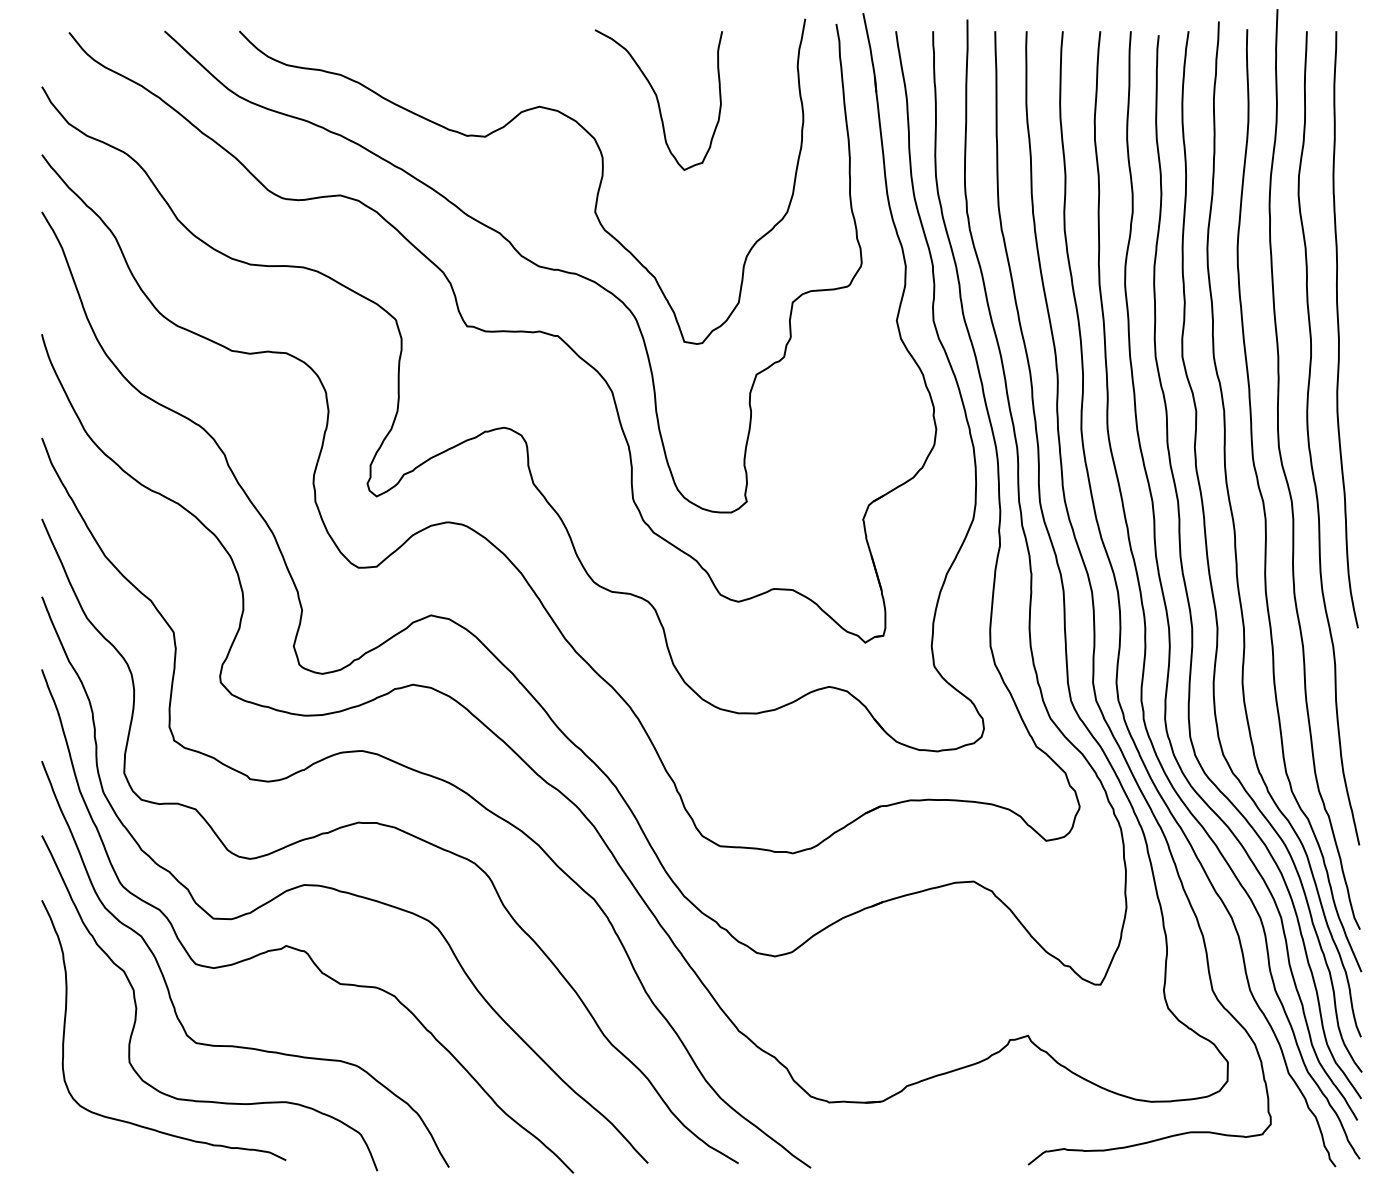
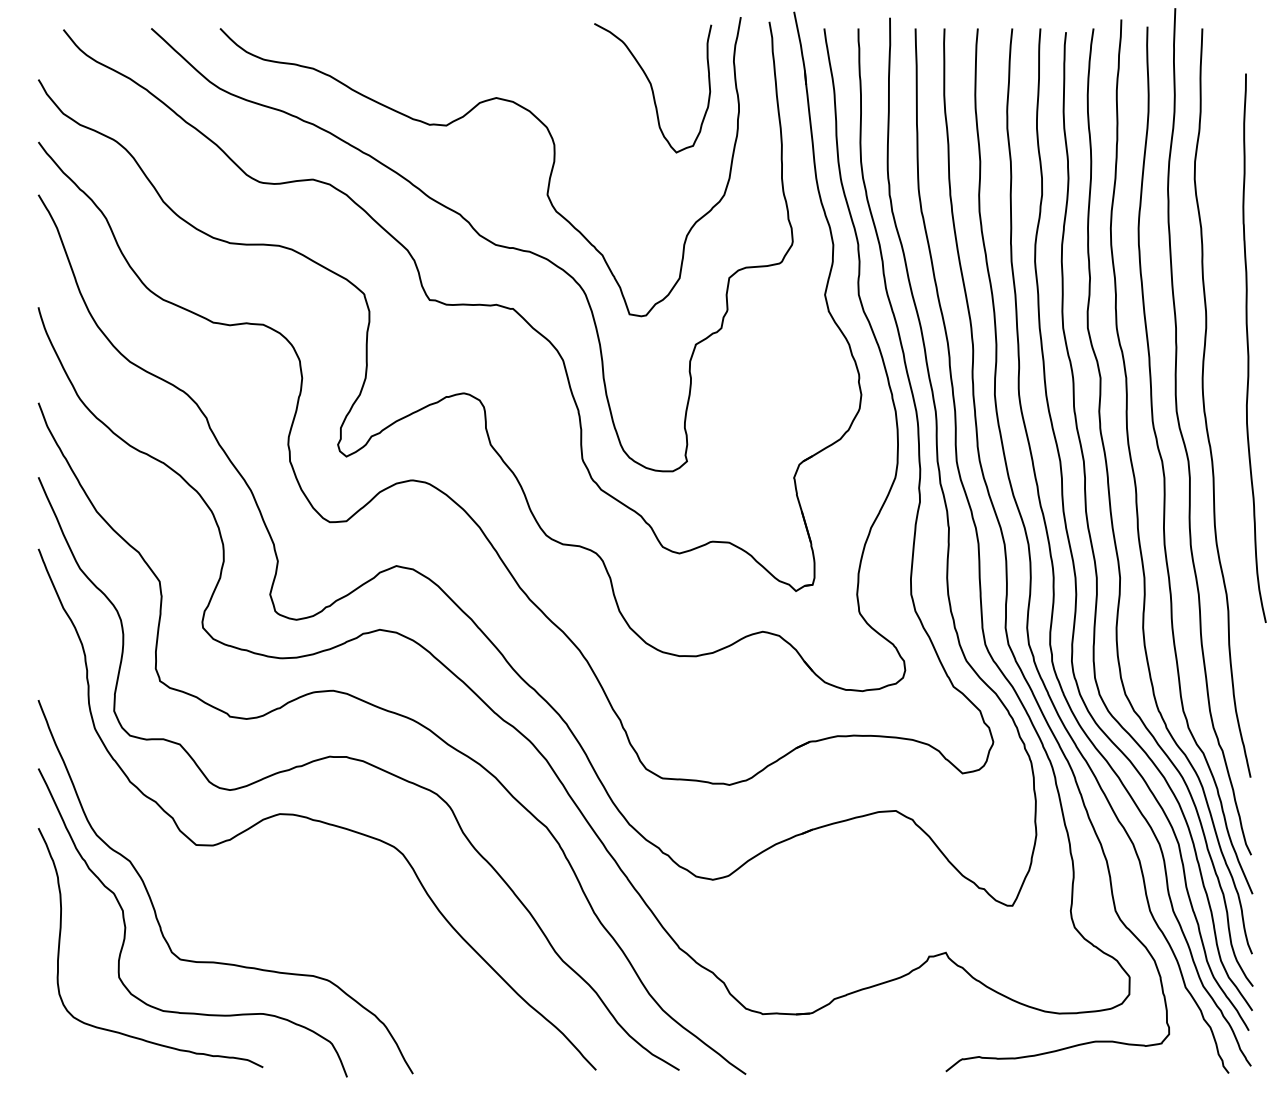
curve: (658, 99) -> (652, 87), moved
curve: (1339, 329) -> (1248, 348), moved
curve: (297, 948) -> (273, 872), removed

